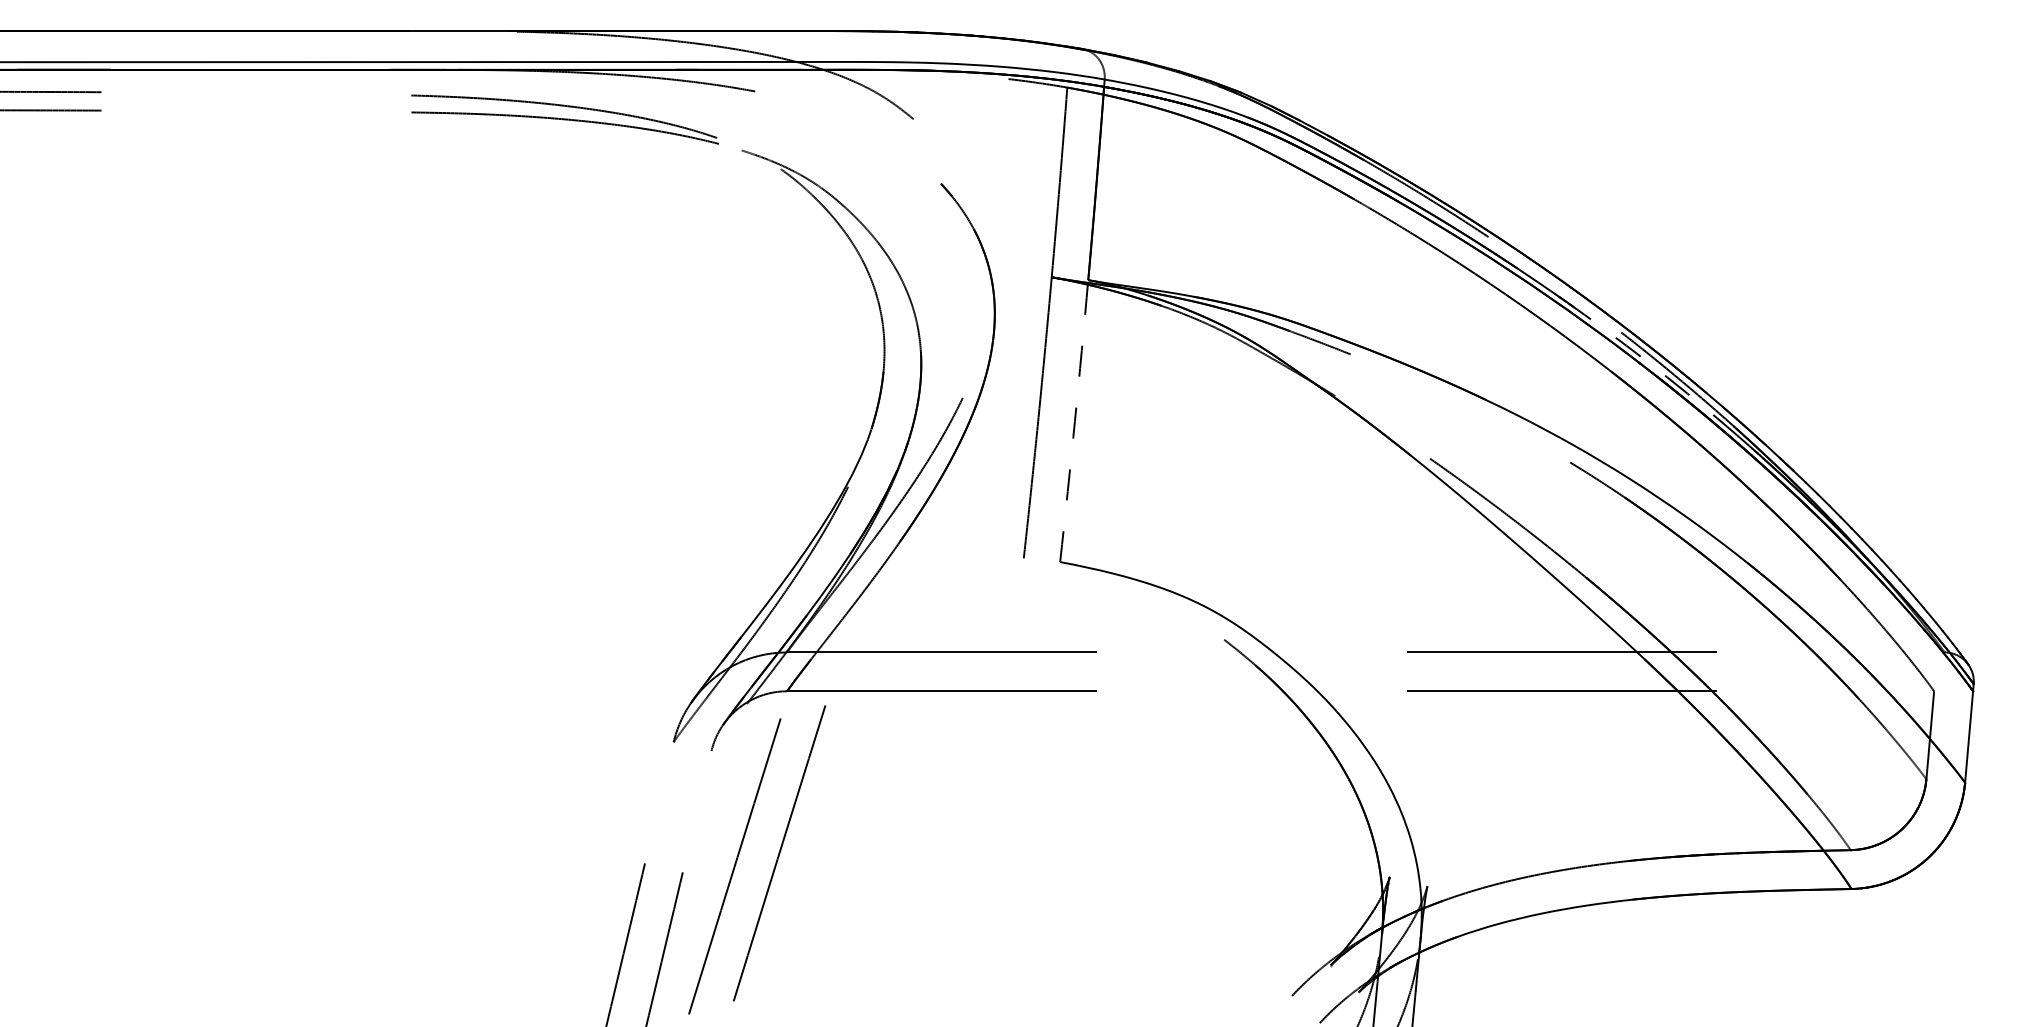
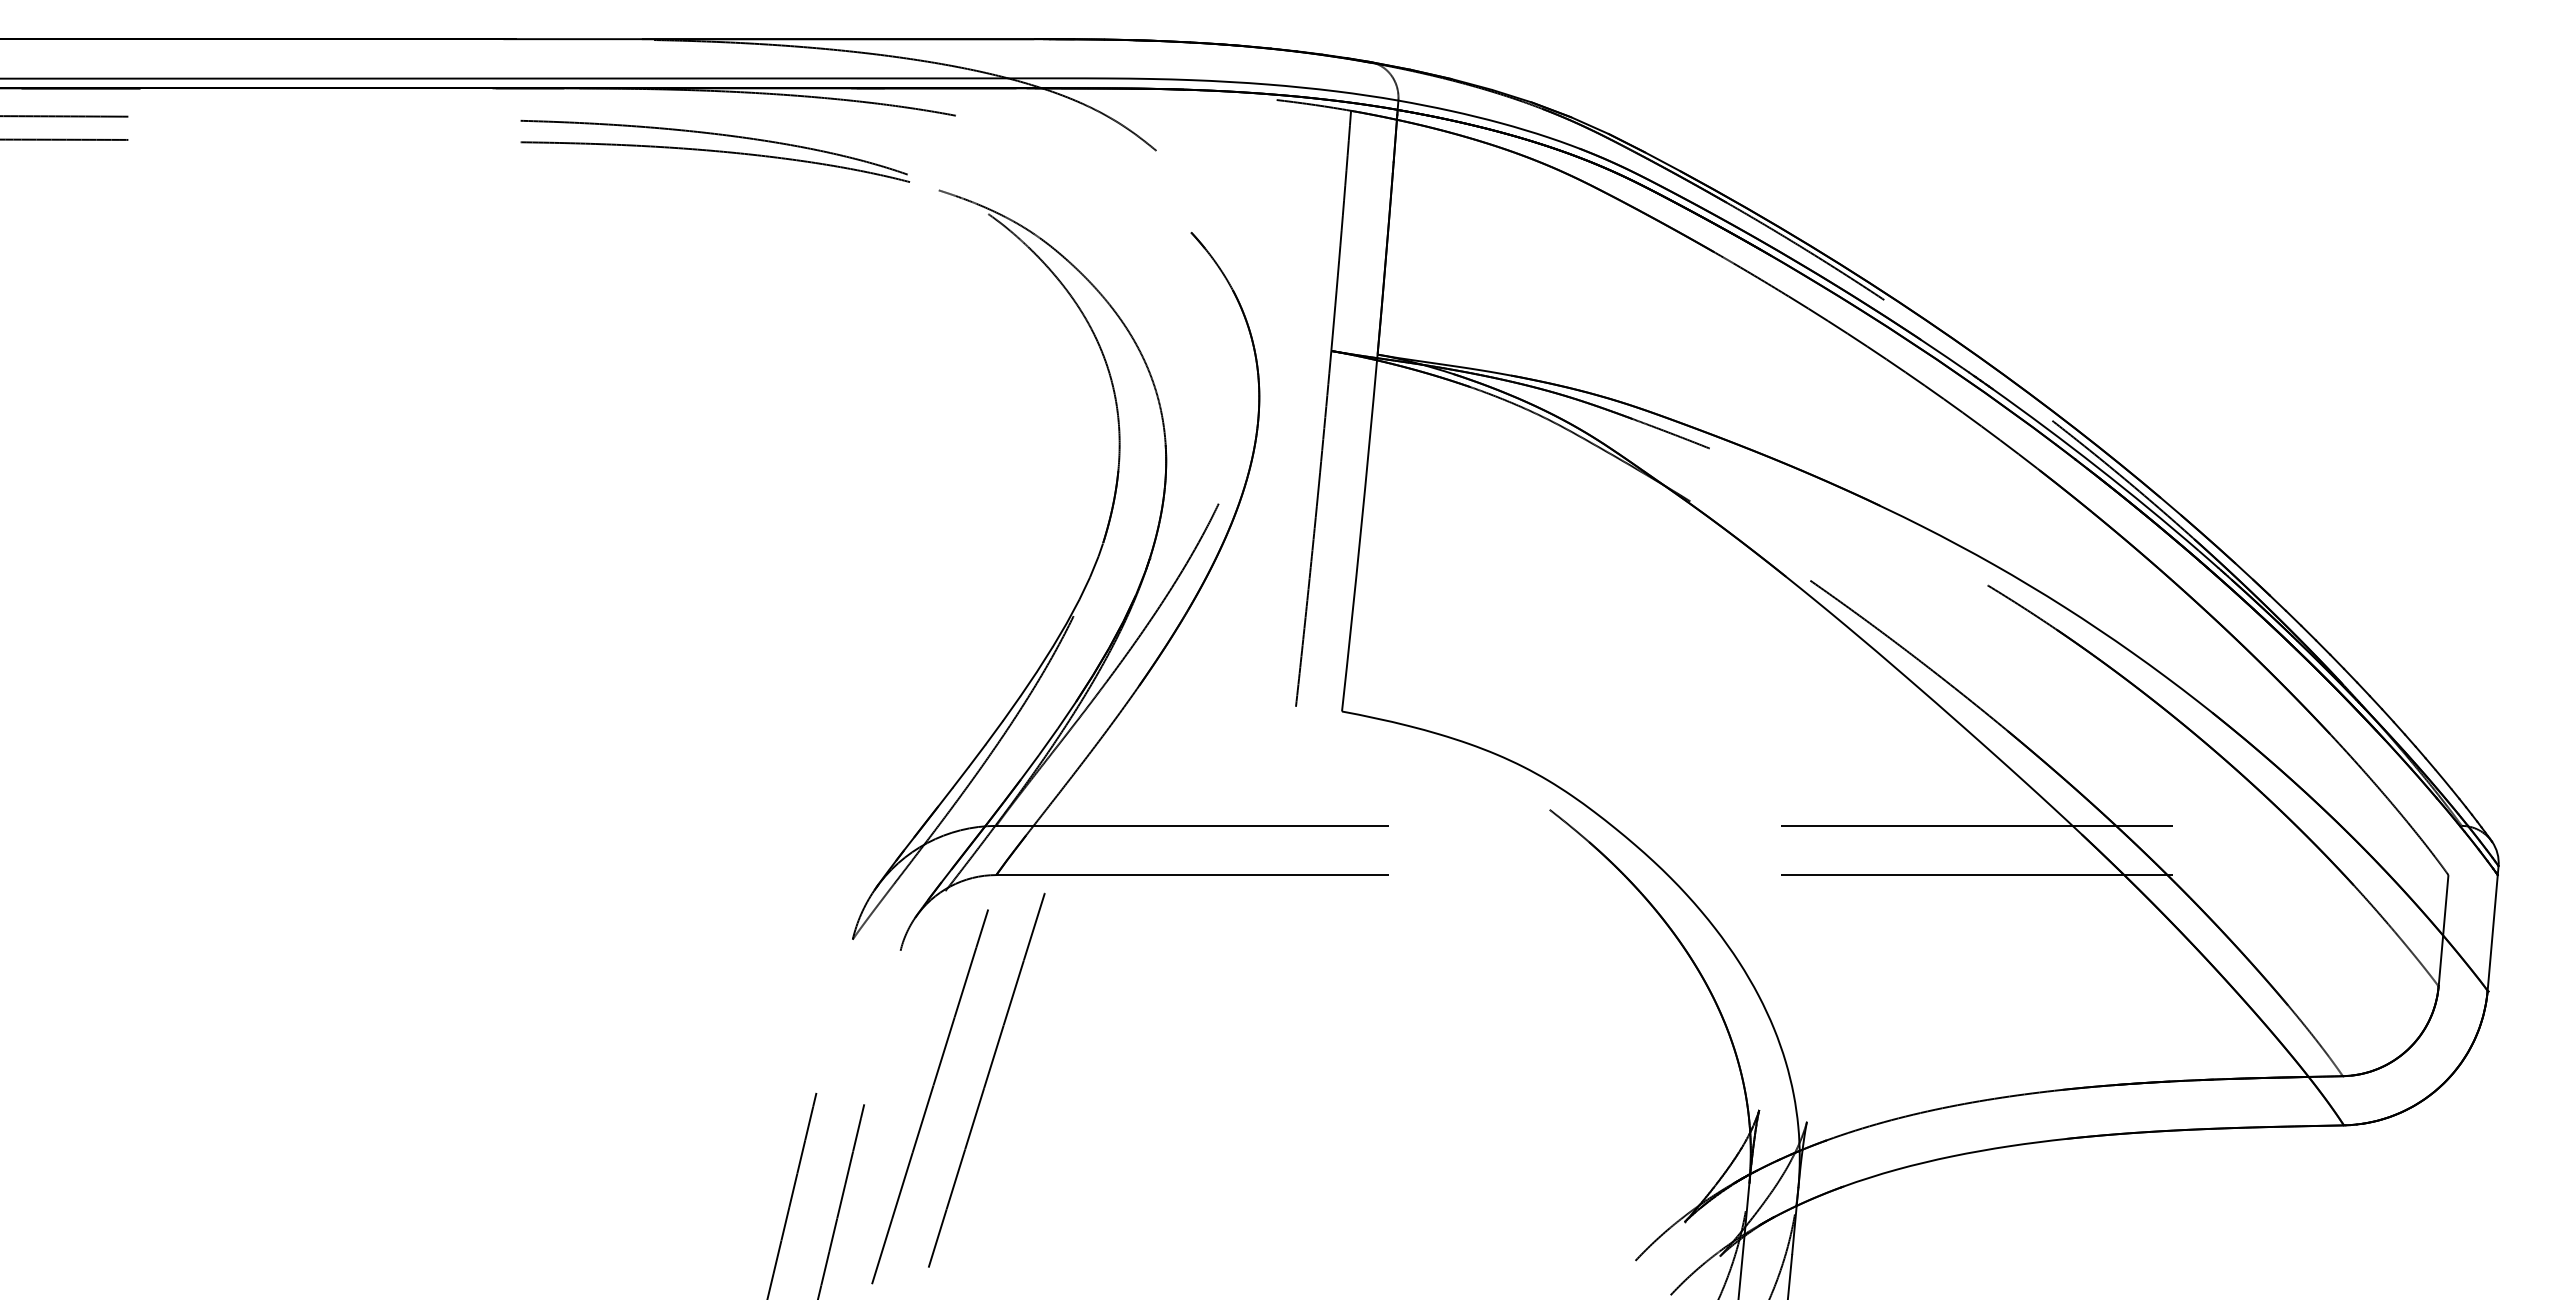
arc: (1656, 369) -> (2097, 467), dashed -> solid
arc: (1074, 421) -> (1360, 533), dashed -> solid

